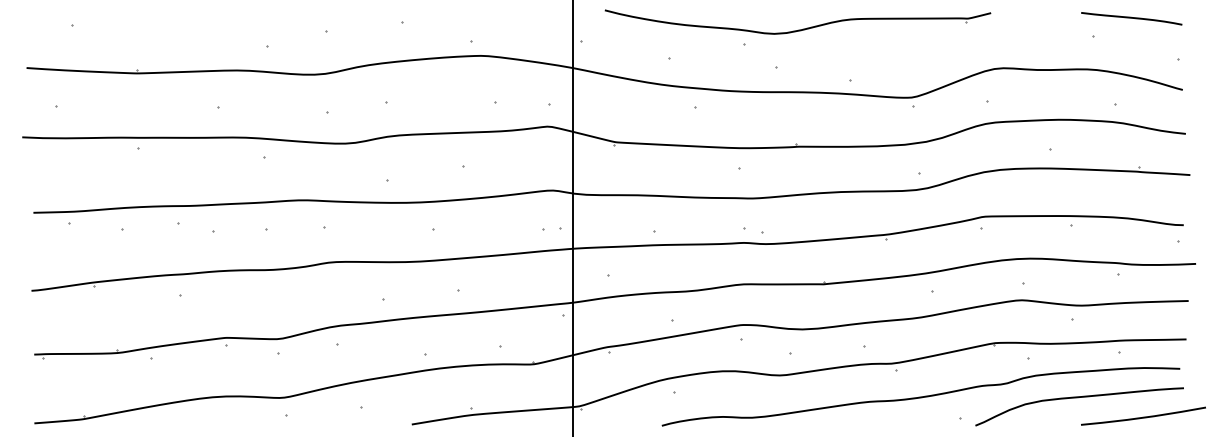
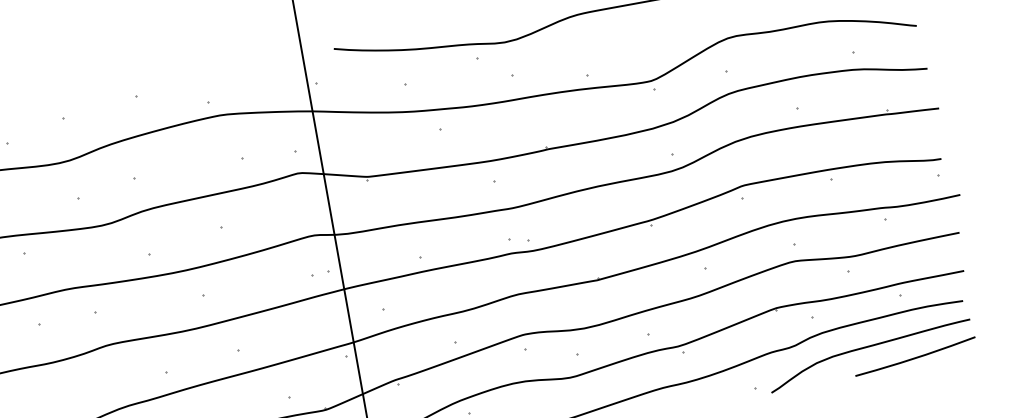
curve: (1143, 416) -> (915, 356), moved

